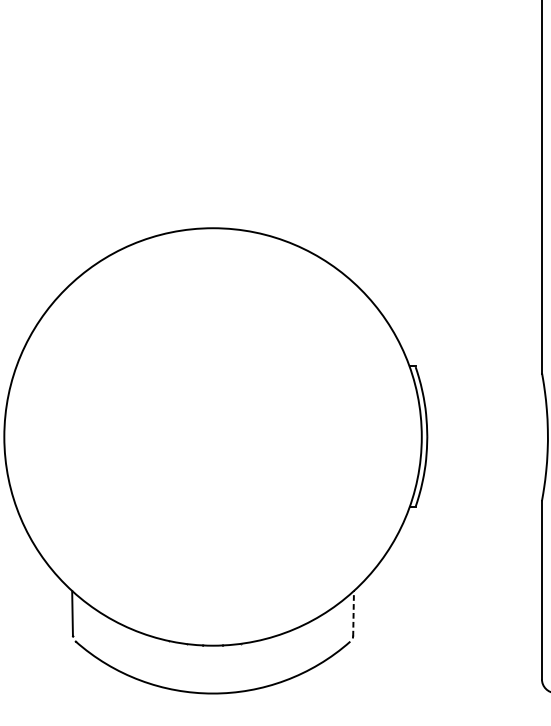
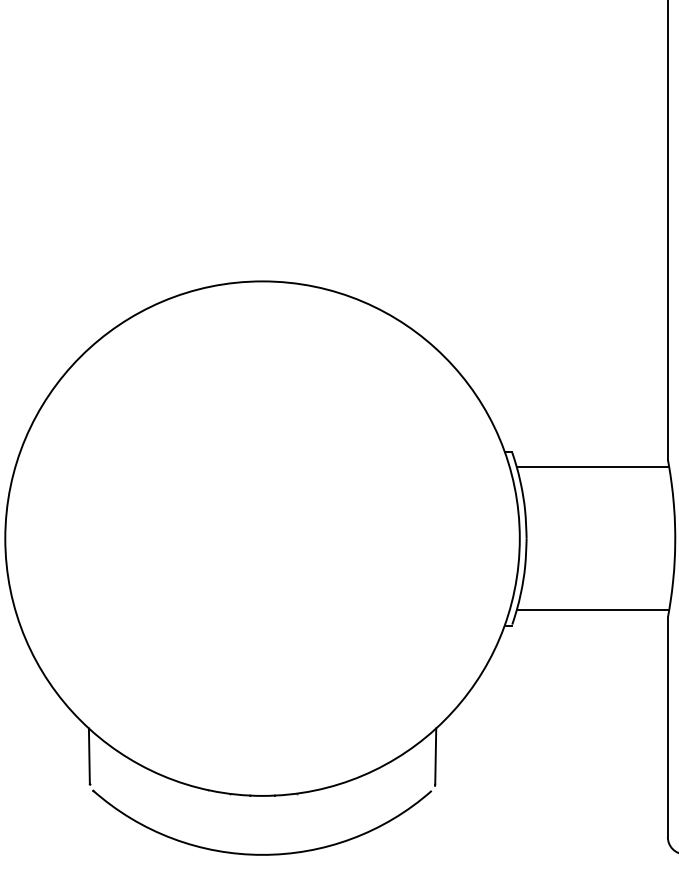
line: (480, 379) -> (592, 467), added
line: (480, 495) -> (592, 610), added
line: (353, 613) -> (435, 756), dashed -> solid

